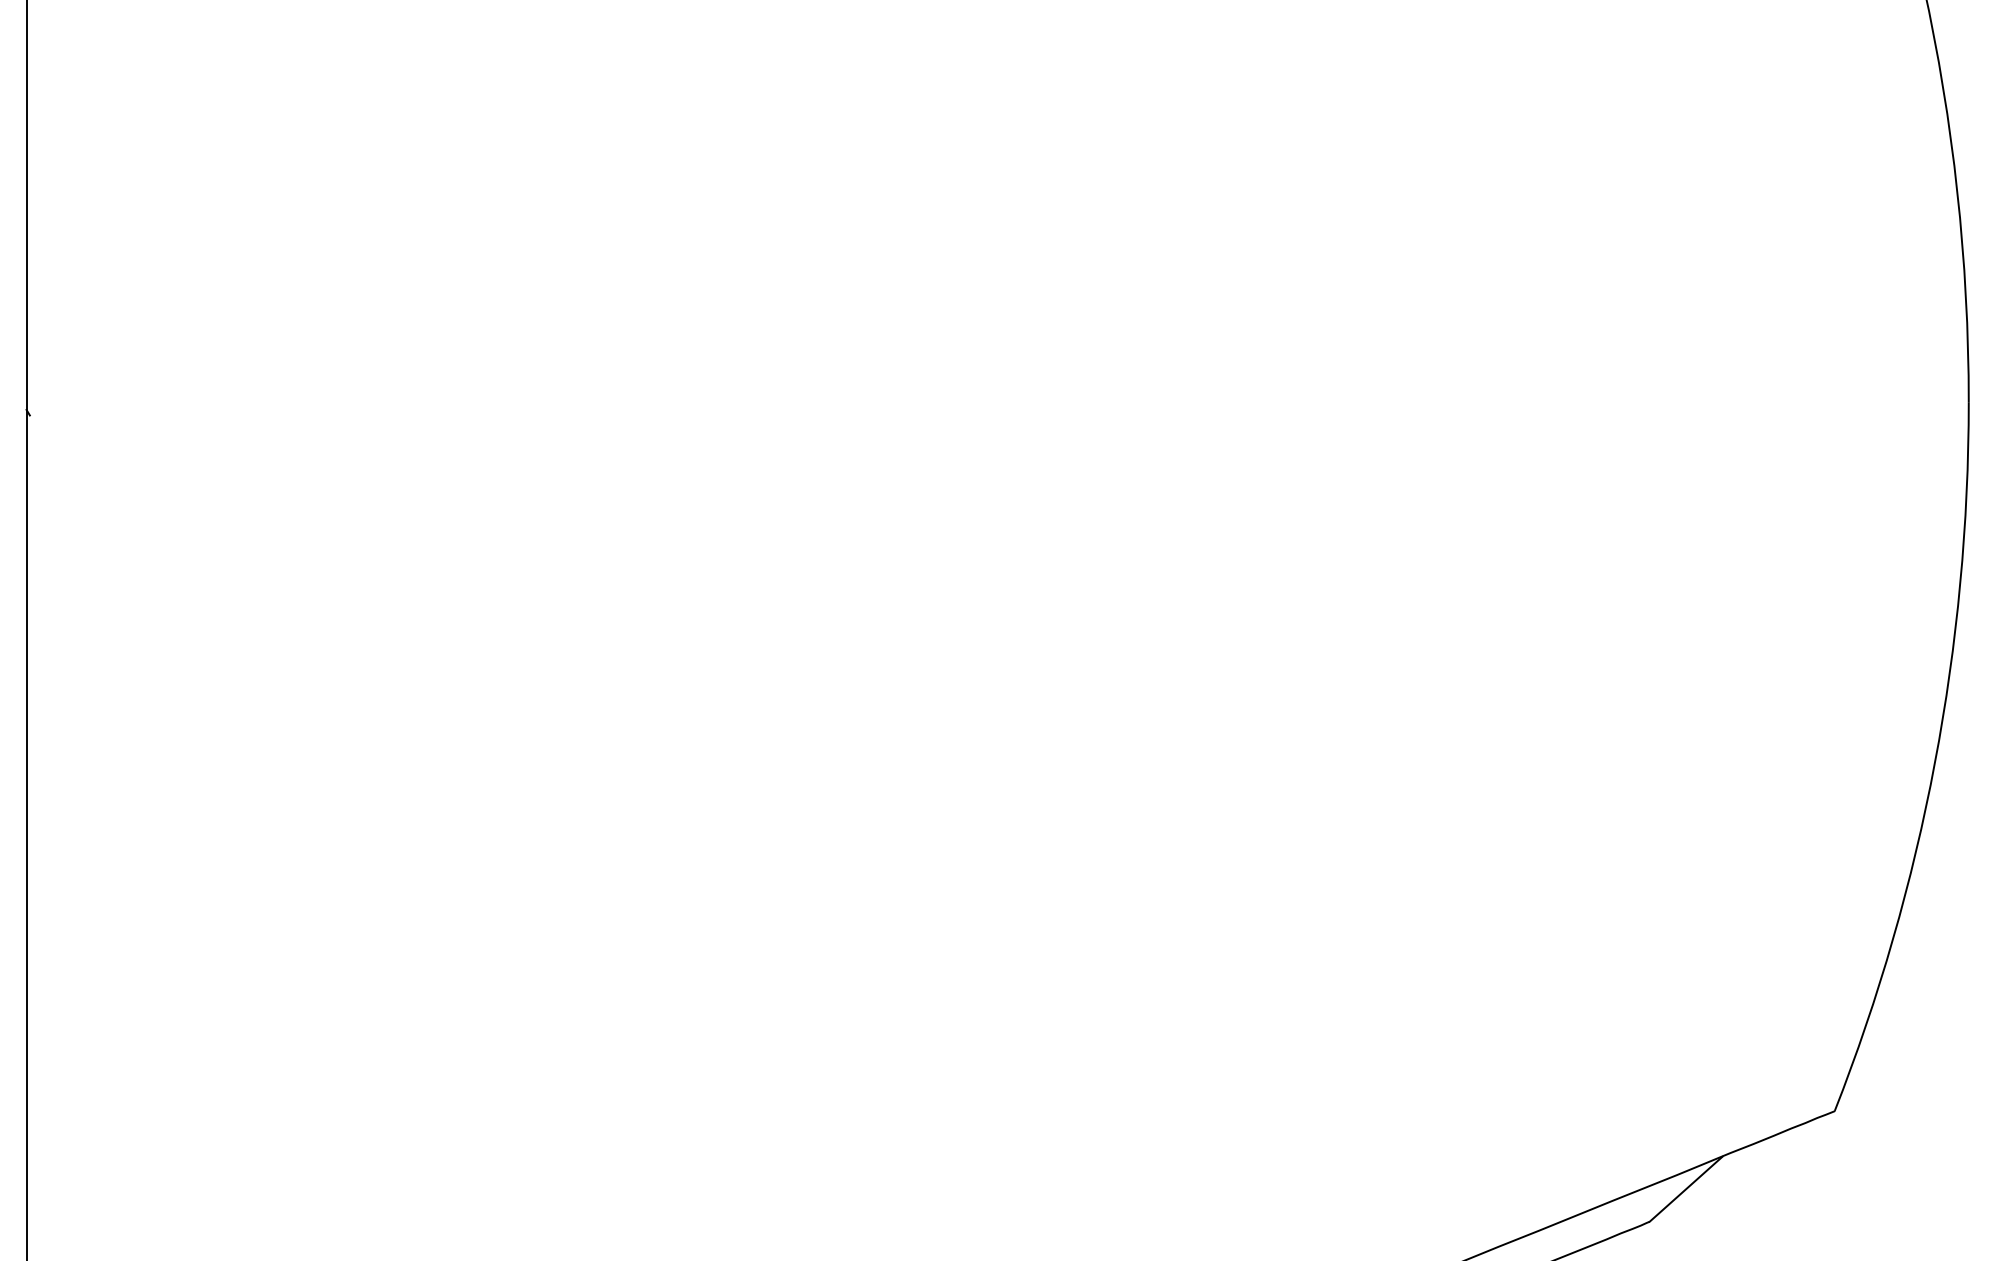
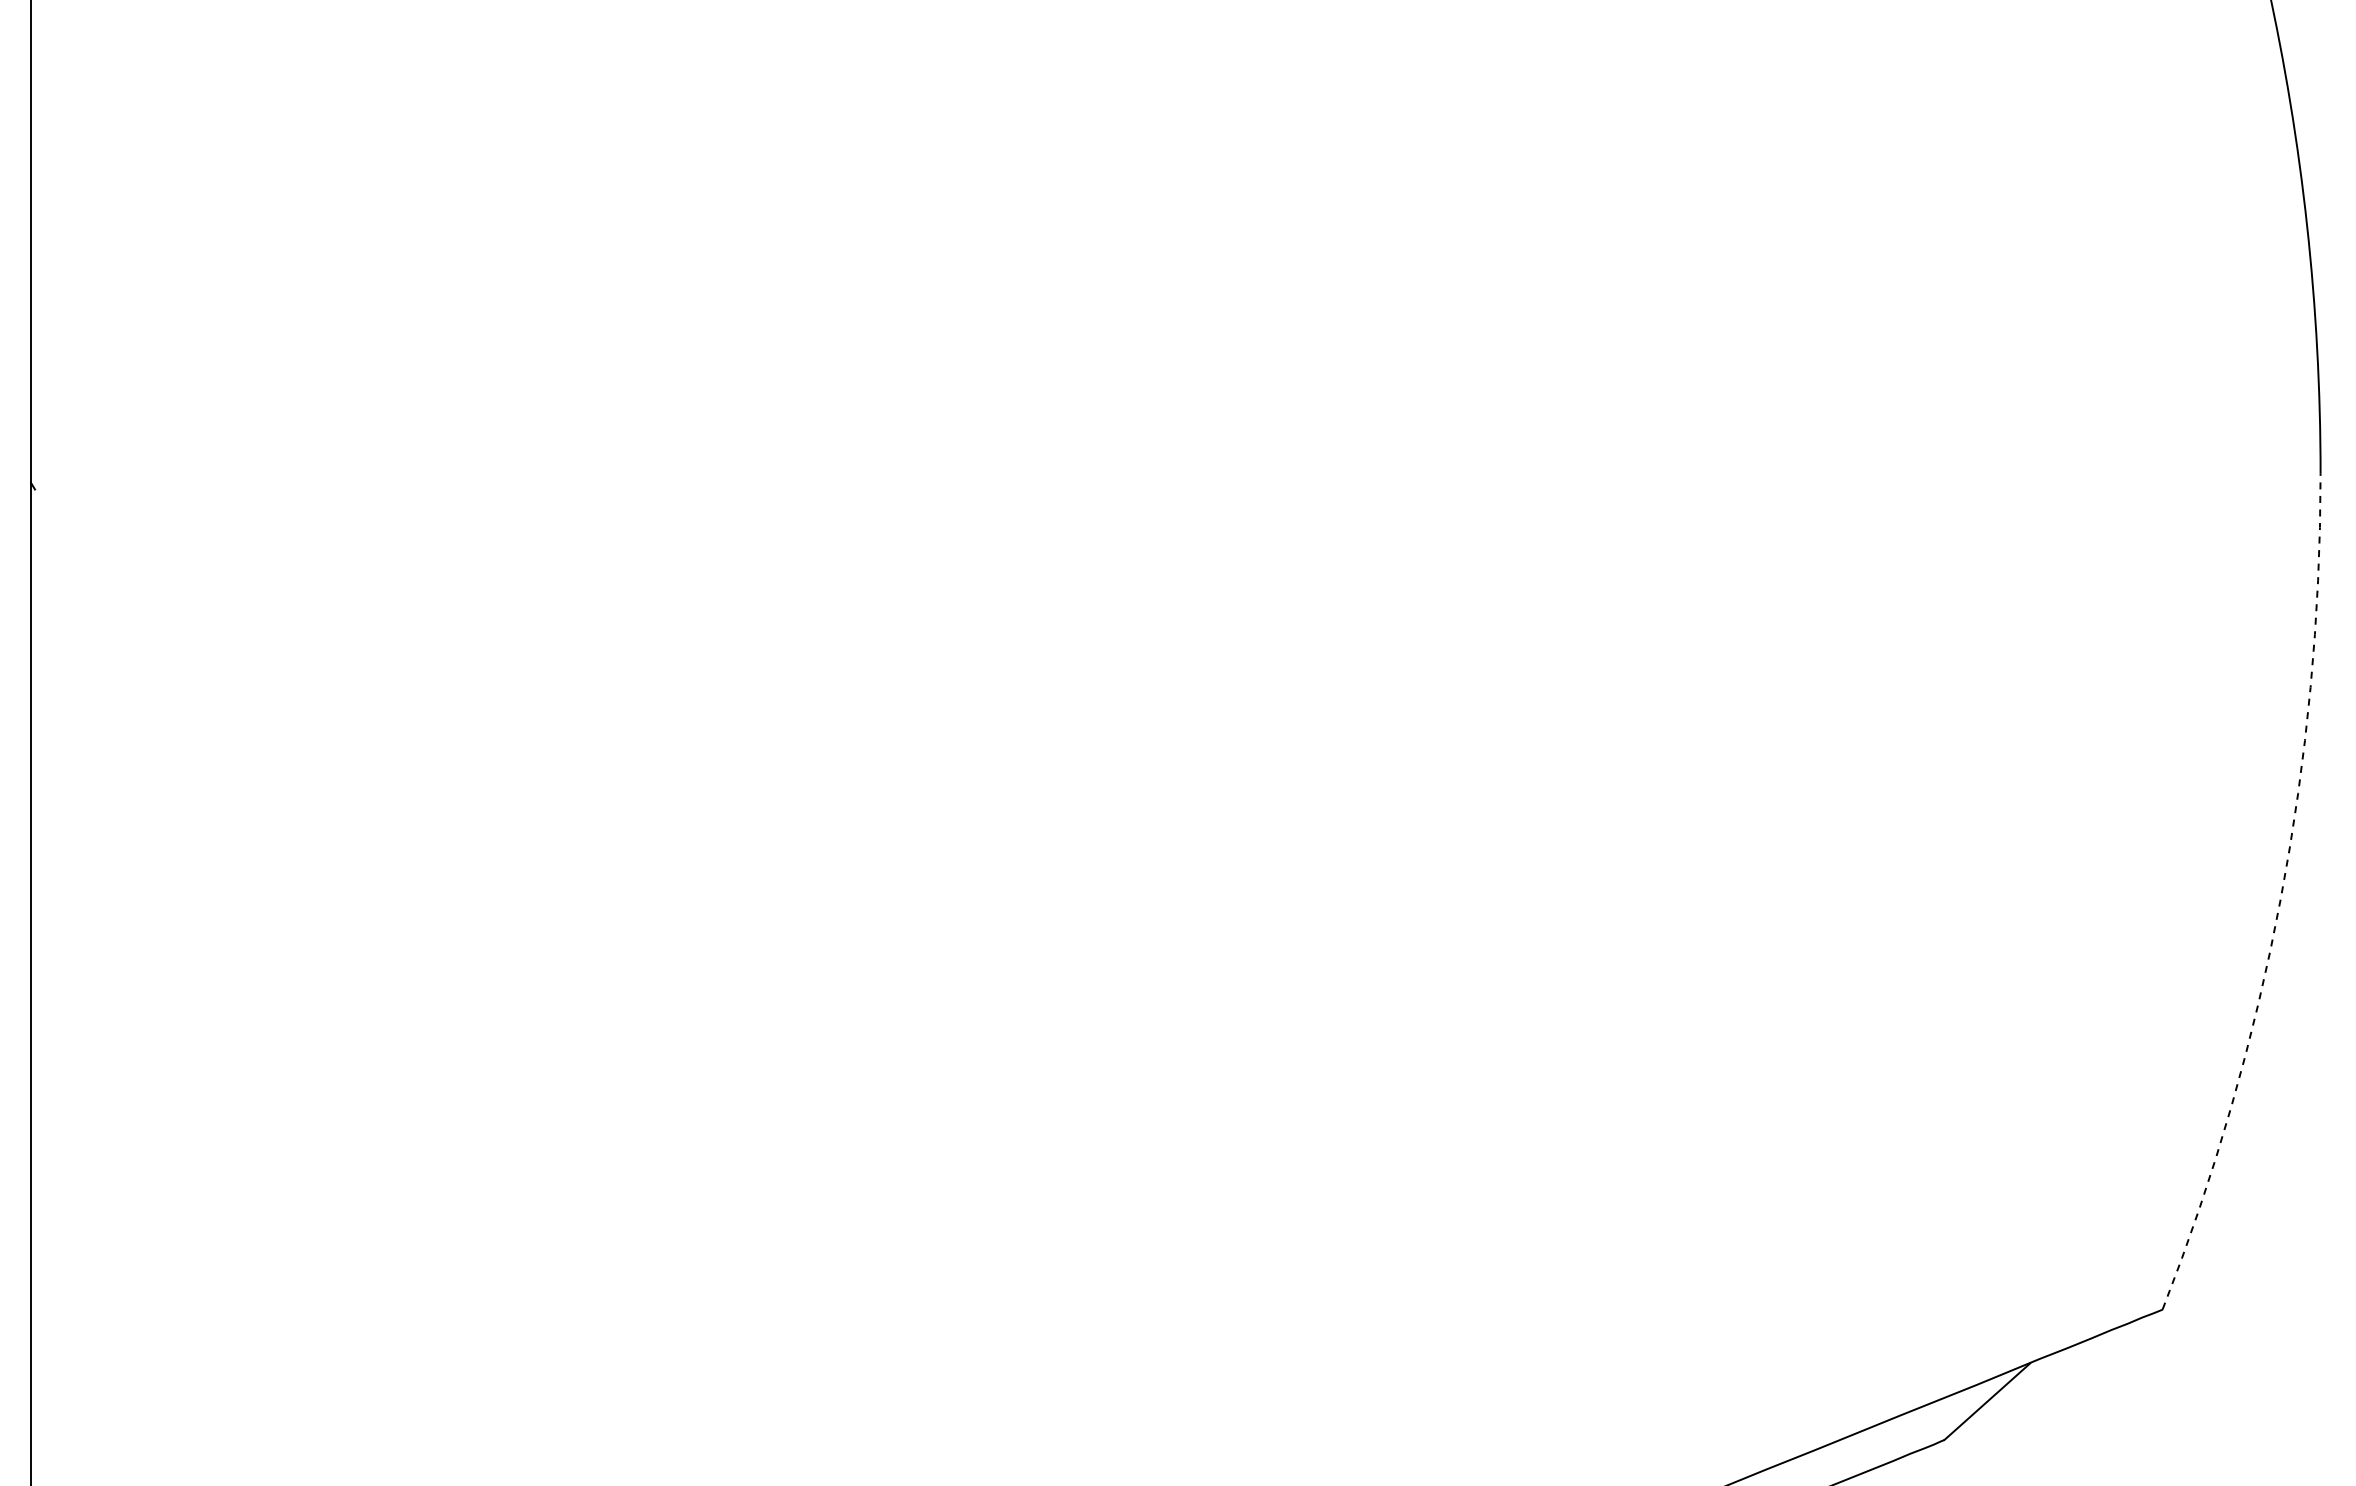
arc: (1934, 762) -> (2280, 898), solid -> dashed

